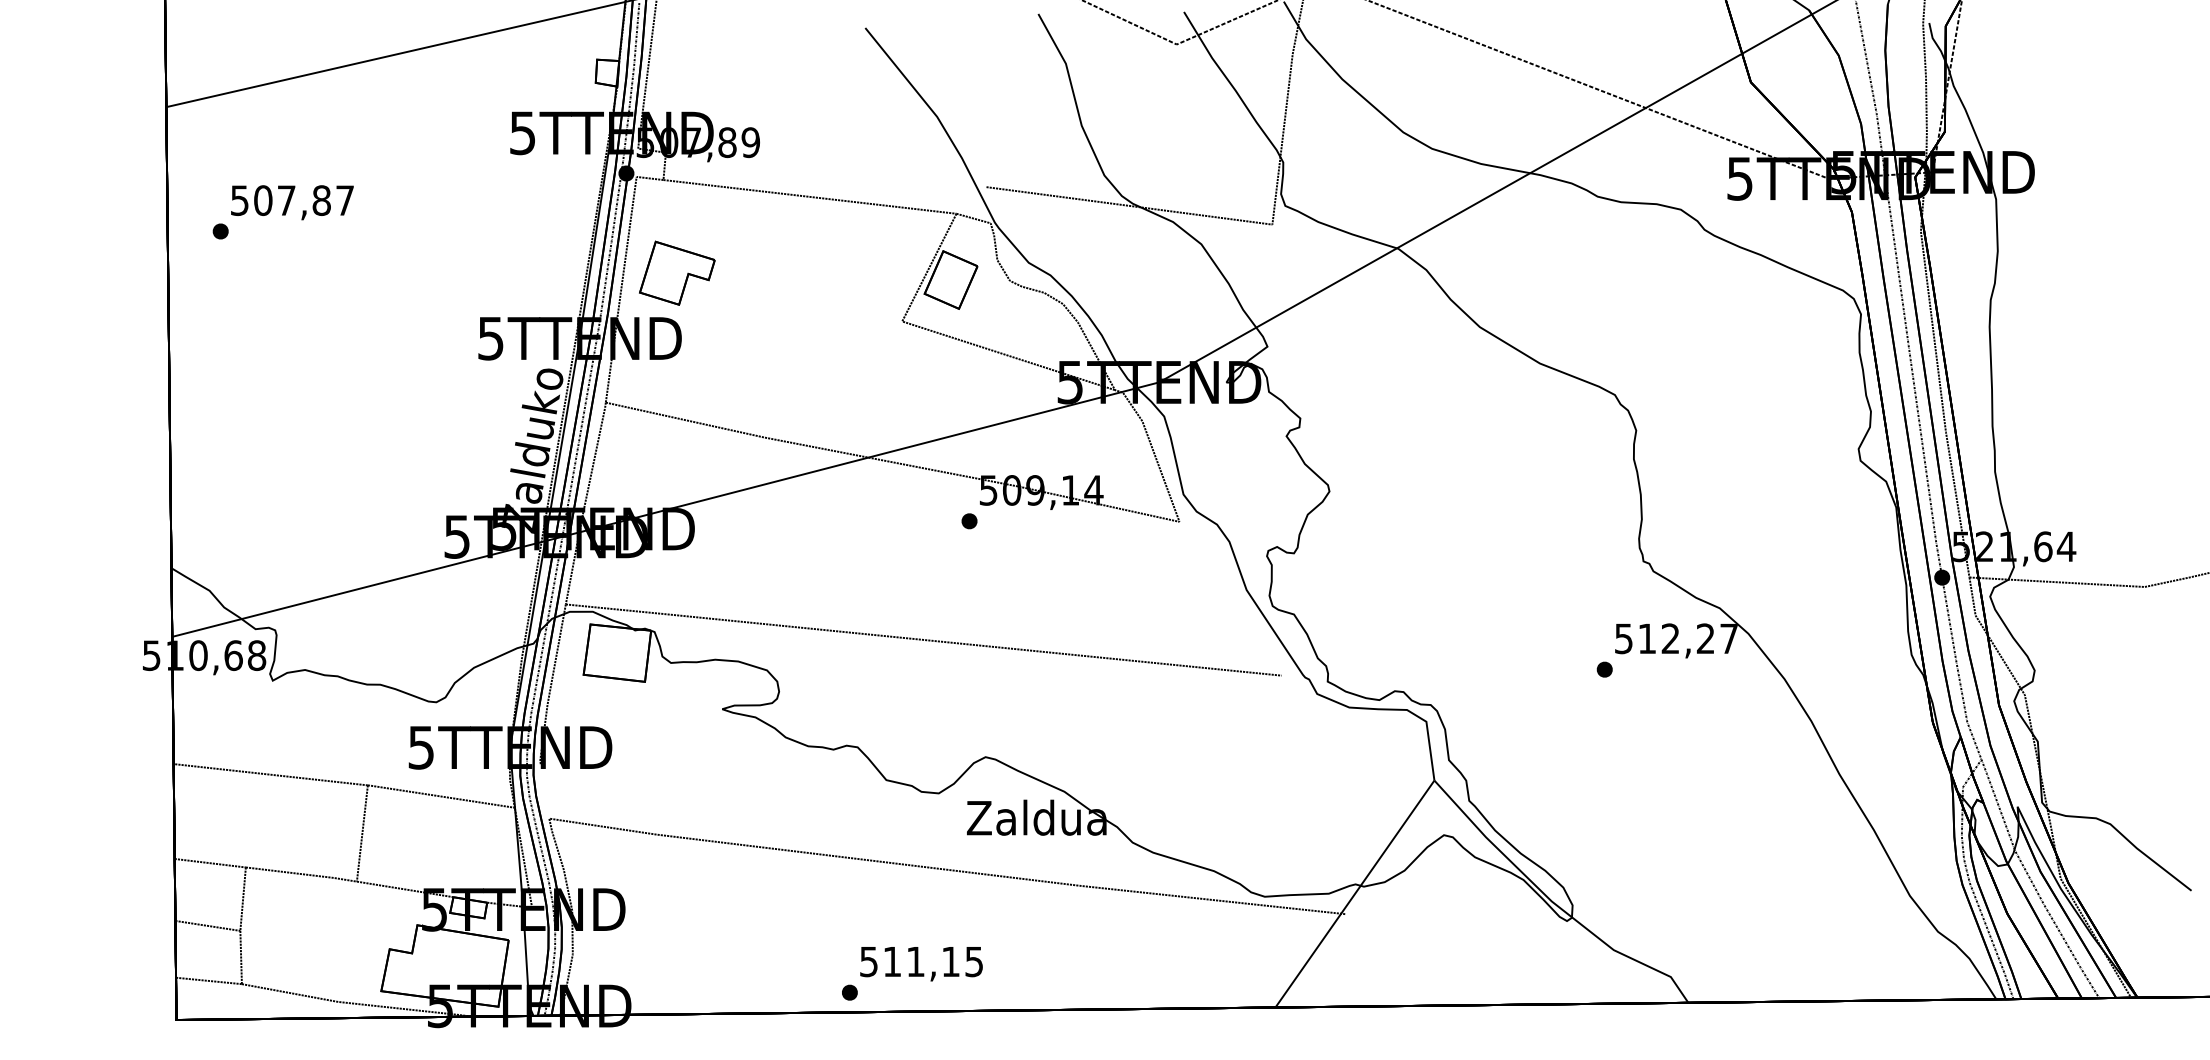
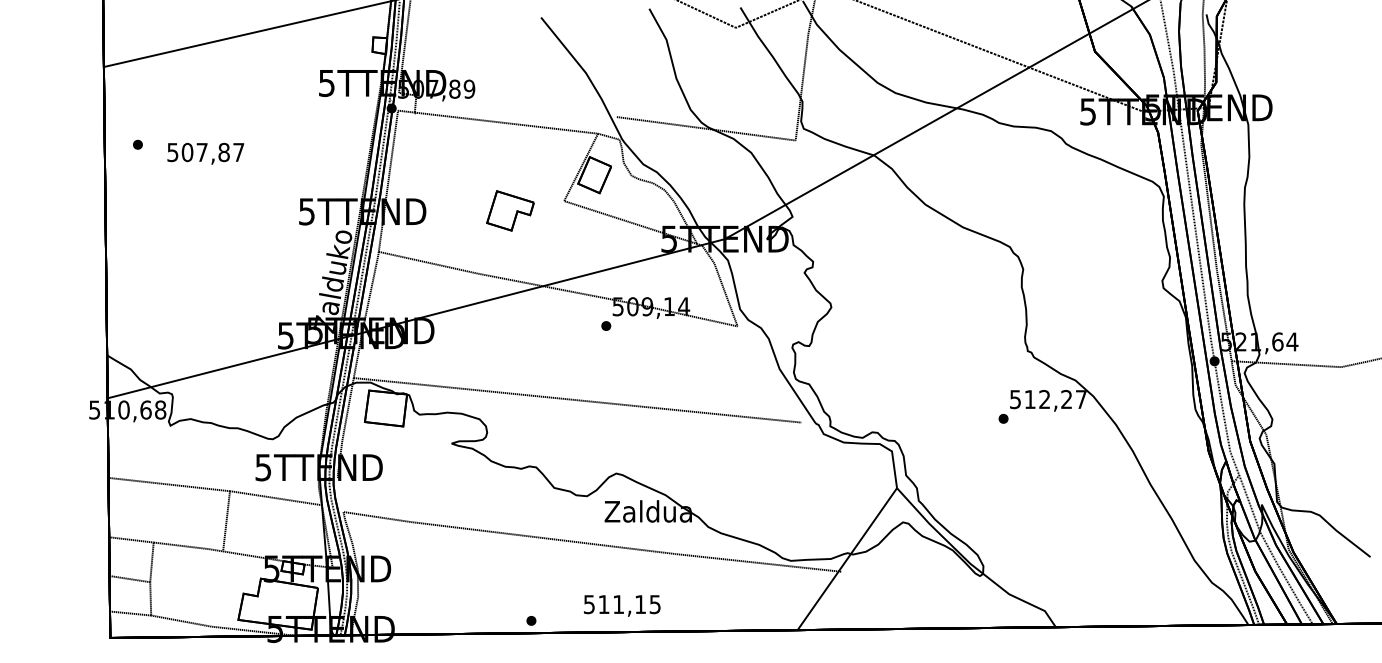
text: (291, 202) -> (205, 153), moved
part: (677, 272) -> (510, 210), moved
text: (921, 963) -> (622, 605), moved

